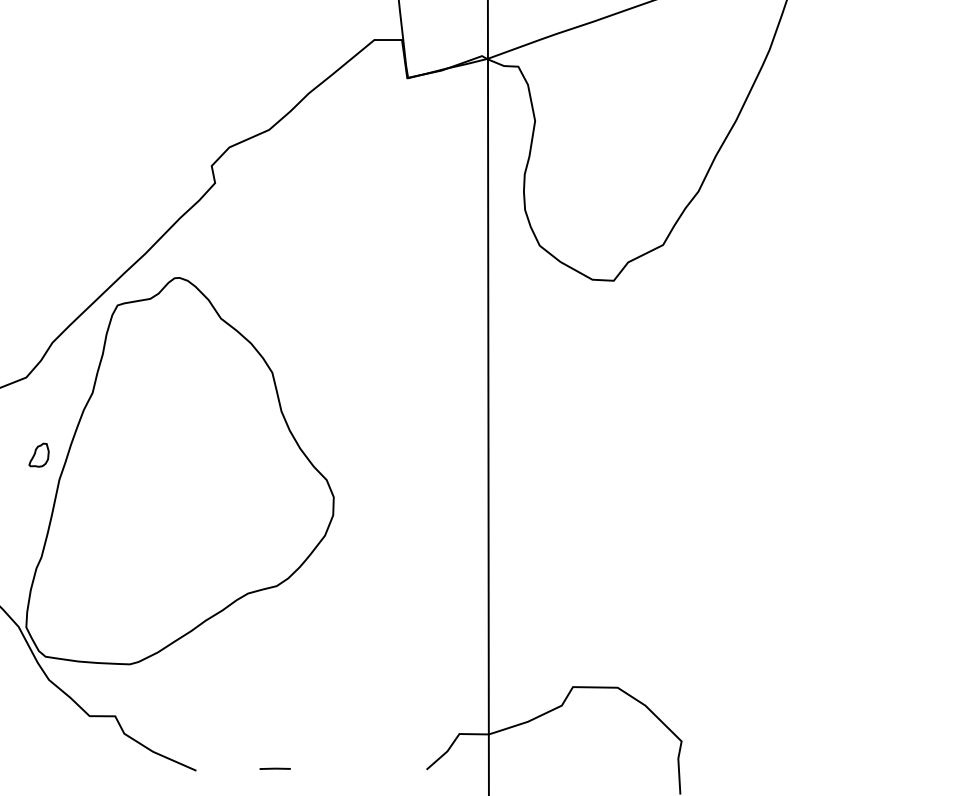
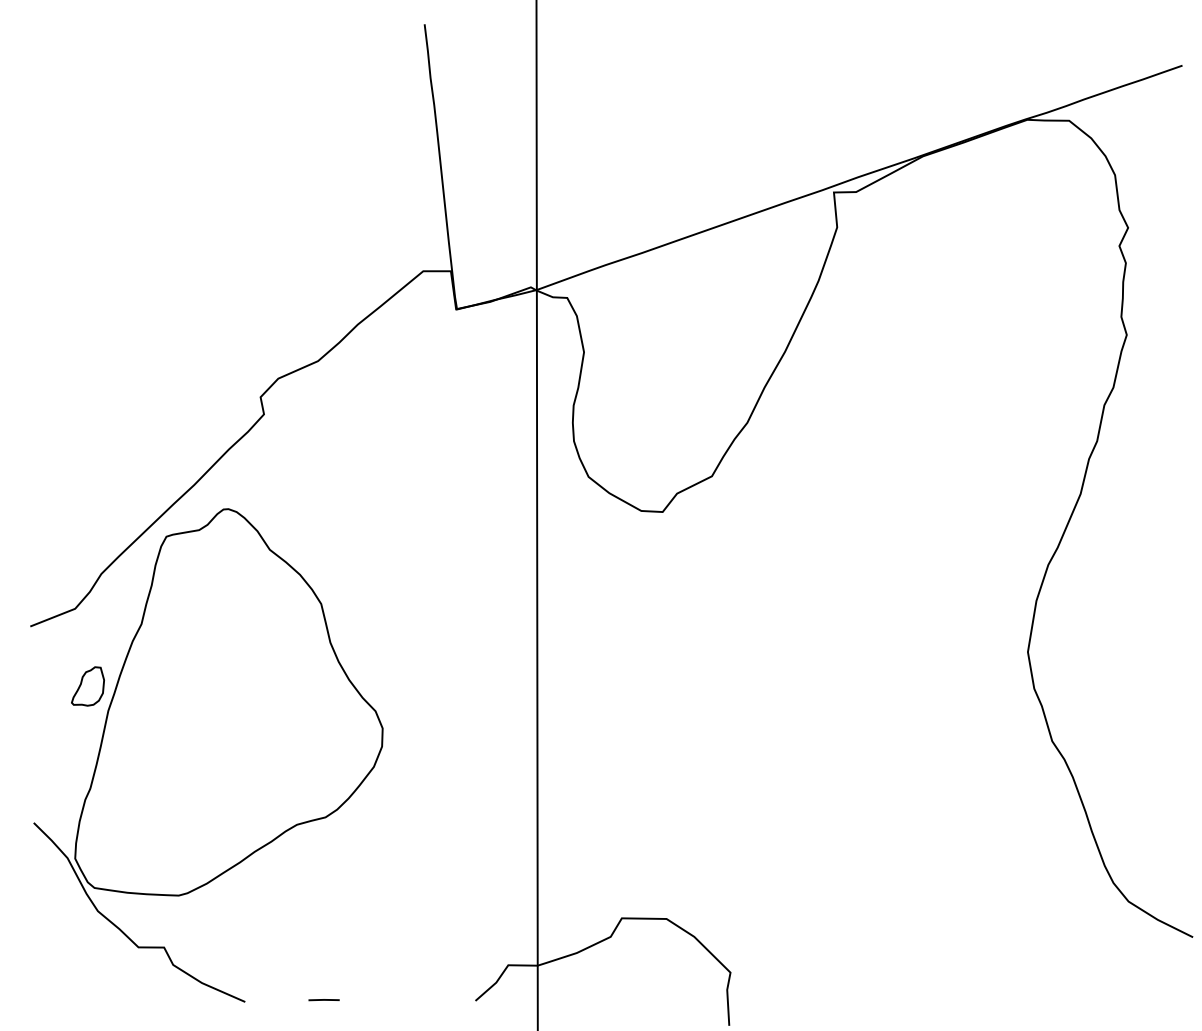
part: (38, 455) -> (87, 686), size x1.67

